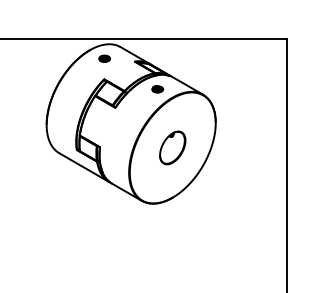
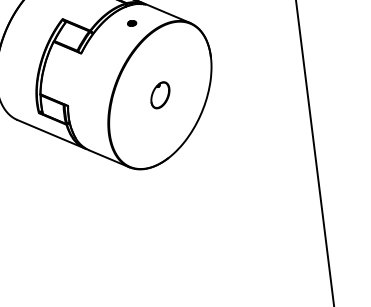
part: (157, 89) -> (131, 23), size x0.6
part: (172, 147) -> (159, 94), size x0.6

